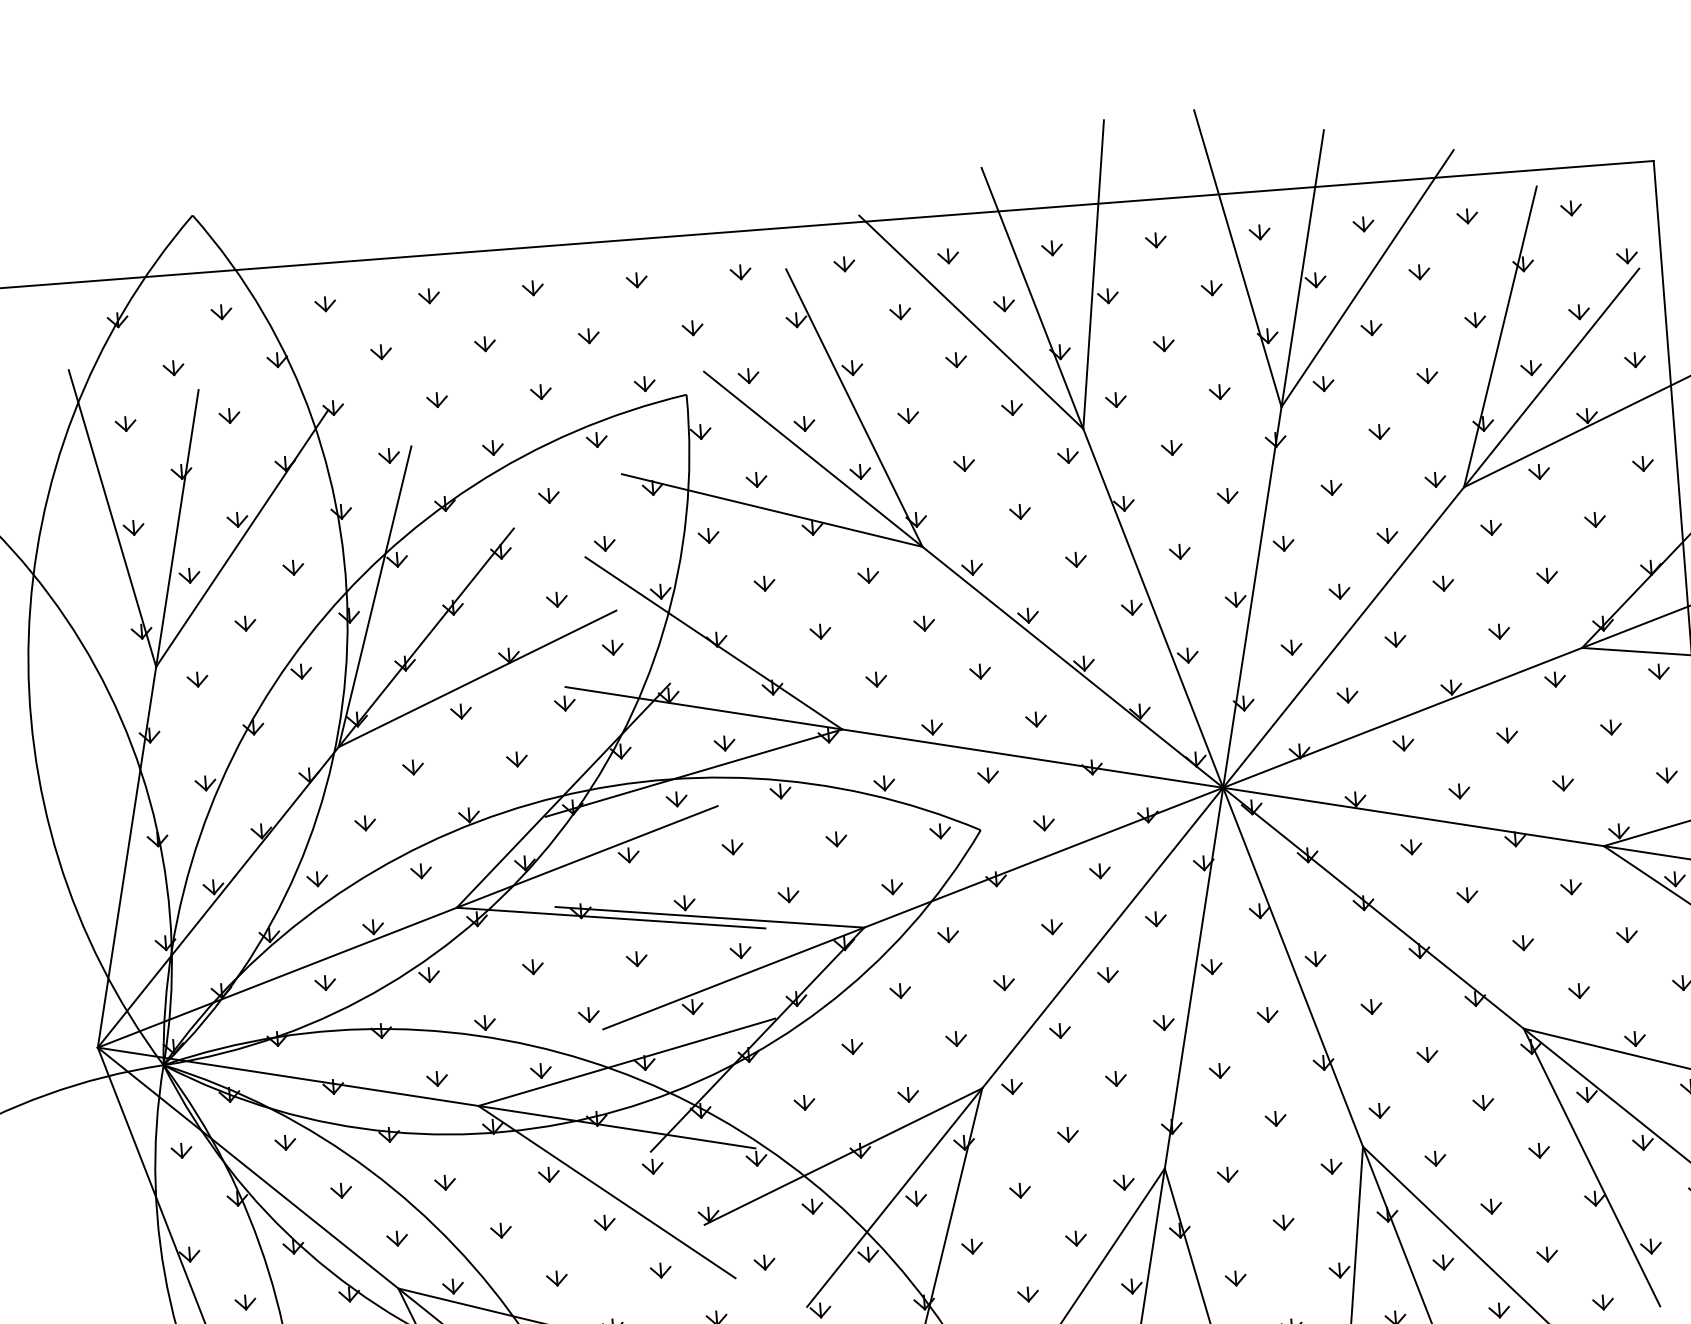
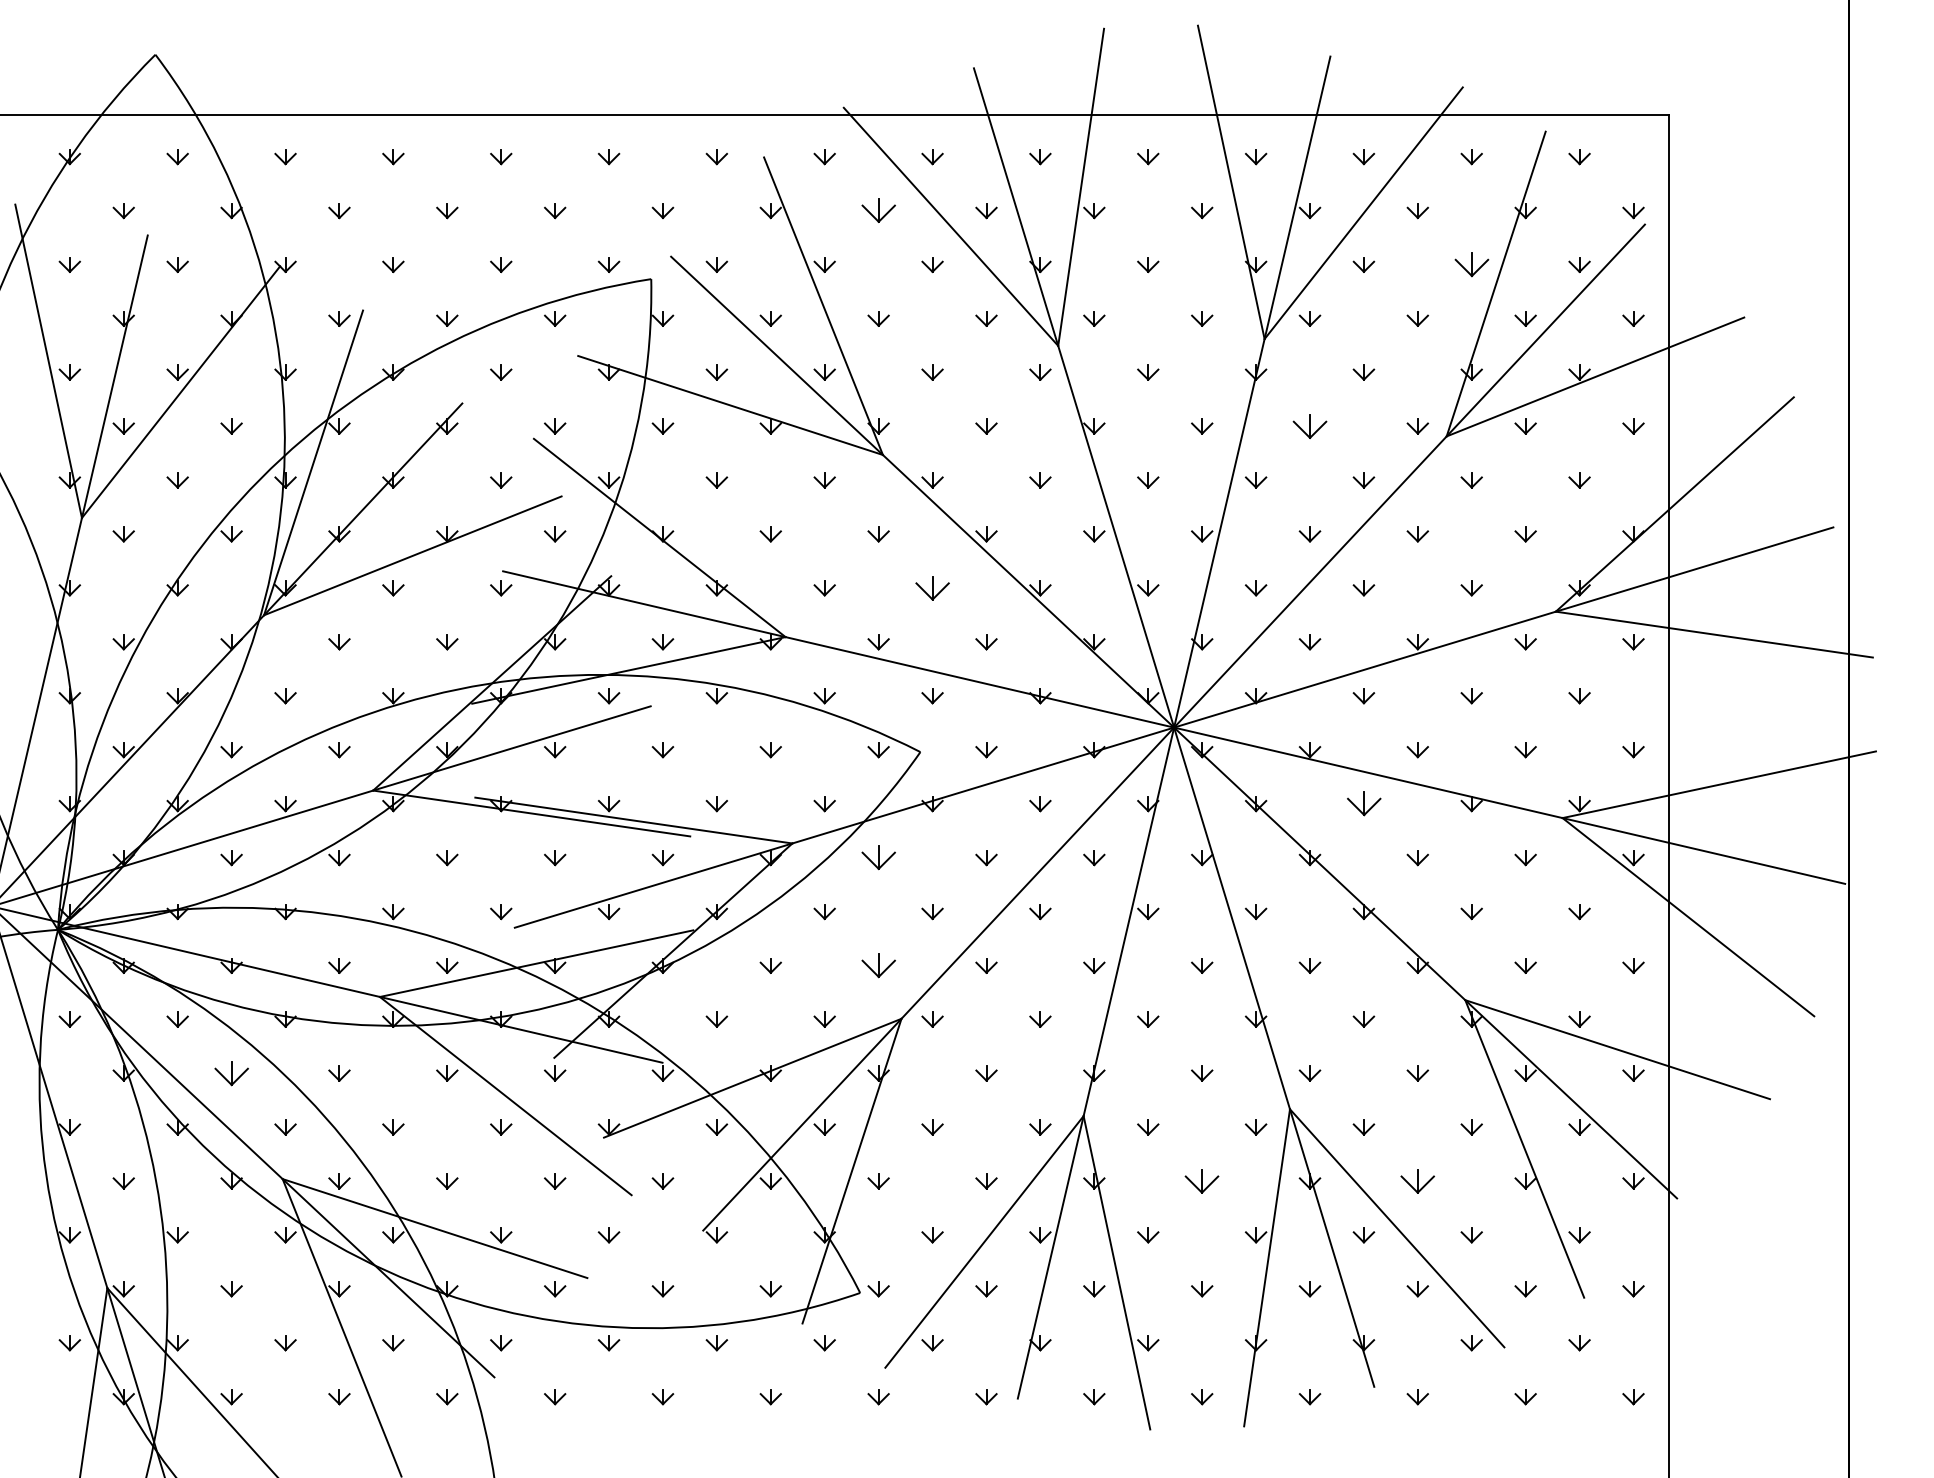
part: (900, 312) -> (878, 211), size x1.6
part: (1475, 319) -> (1471, 264), size x1.6
part: (1331, 487) -> (1309, 426), size x1.6
part: (980, 671) -> (932, 588), size x1.6
part: (1411, 847) -> (1363, 804), size x1.6
part: (948, 935) -> (878, 858), size x1.6
part: (956, 1038) -> (878, 965), size x1.6
part: (341, 1190) -> (231, 1073), size x1.6
part: (1491, 1206) -> (1417, 1181), size x1.6
part: (1284, 1222) -> (1202, 1181), size x1.6

